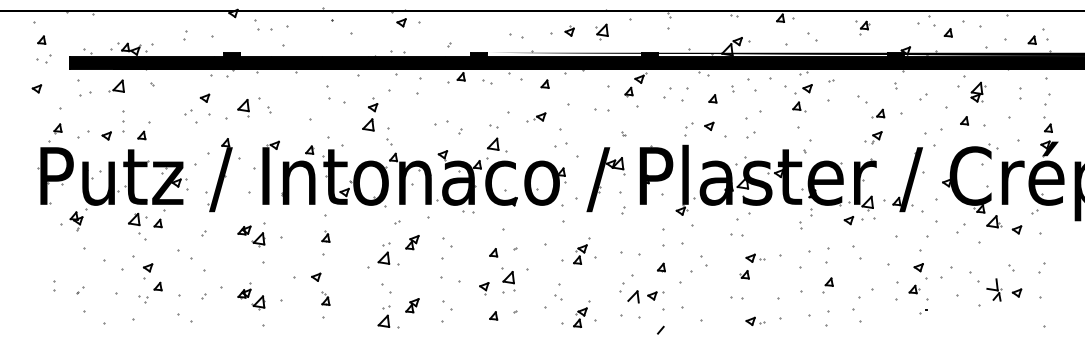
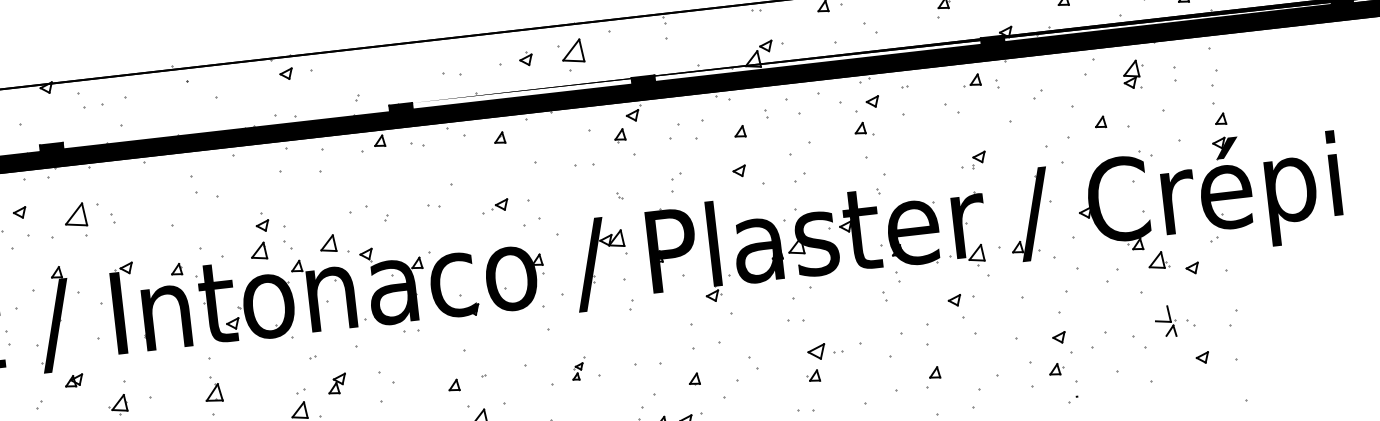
part: (601, 31) -> (571, 54), size x1.4
part: (978, 91) -> (1133, 73), moved
part: (243, 108) -> (76, 221), size x1.4
part: (878, 113) -> (972, 80), moved
part: (370, 114) -> (260, 236), moved
part: (536, 117) -> (495, 206), moved
part: (688, 129) -> (676, 182), moved
part: (497, 144) -> (334, 243), moved
part: (853, 220) -> (961, 299), moved
part: (244, 230) -> (74, 380), moved
part: (325, 236) -> (213, 389), size x1.6
part: (581, 250) -> (578, 367), size x0.6
part: (755, 257) -> (826, 349), size x1.4
part: (994, 289) -> (1166, 321), moved

